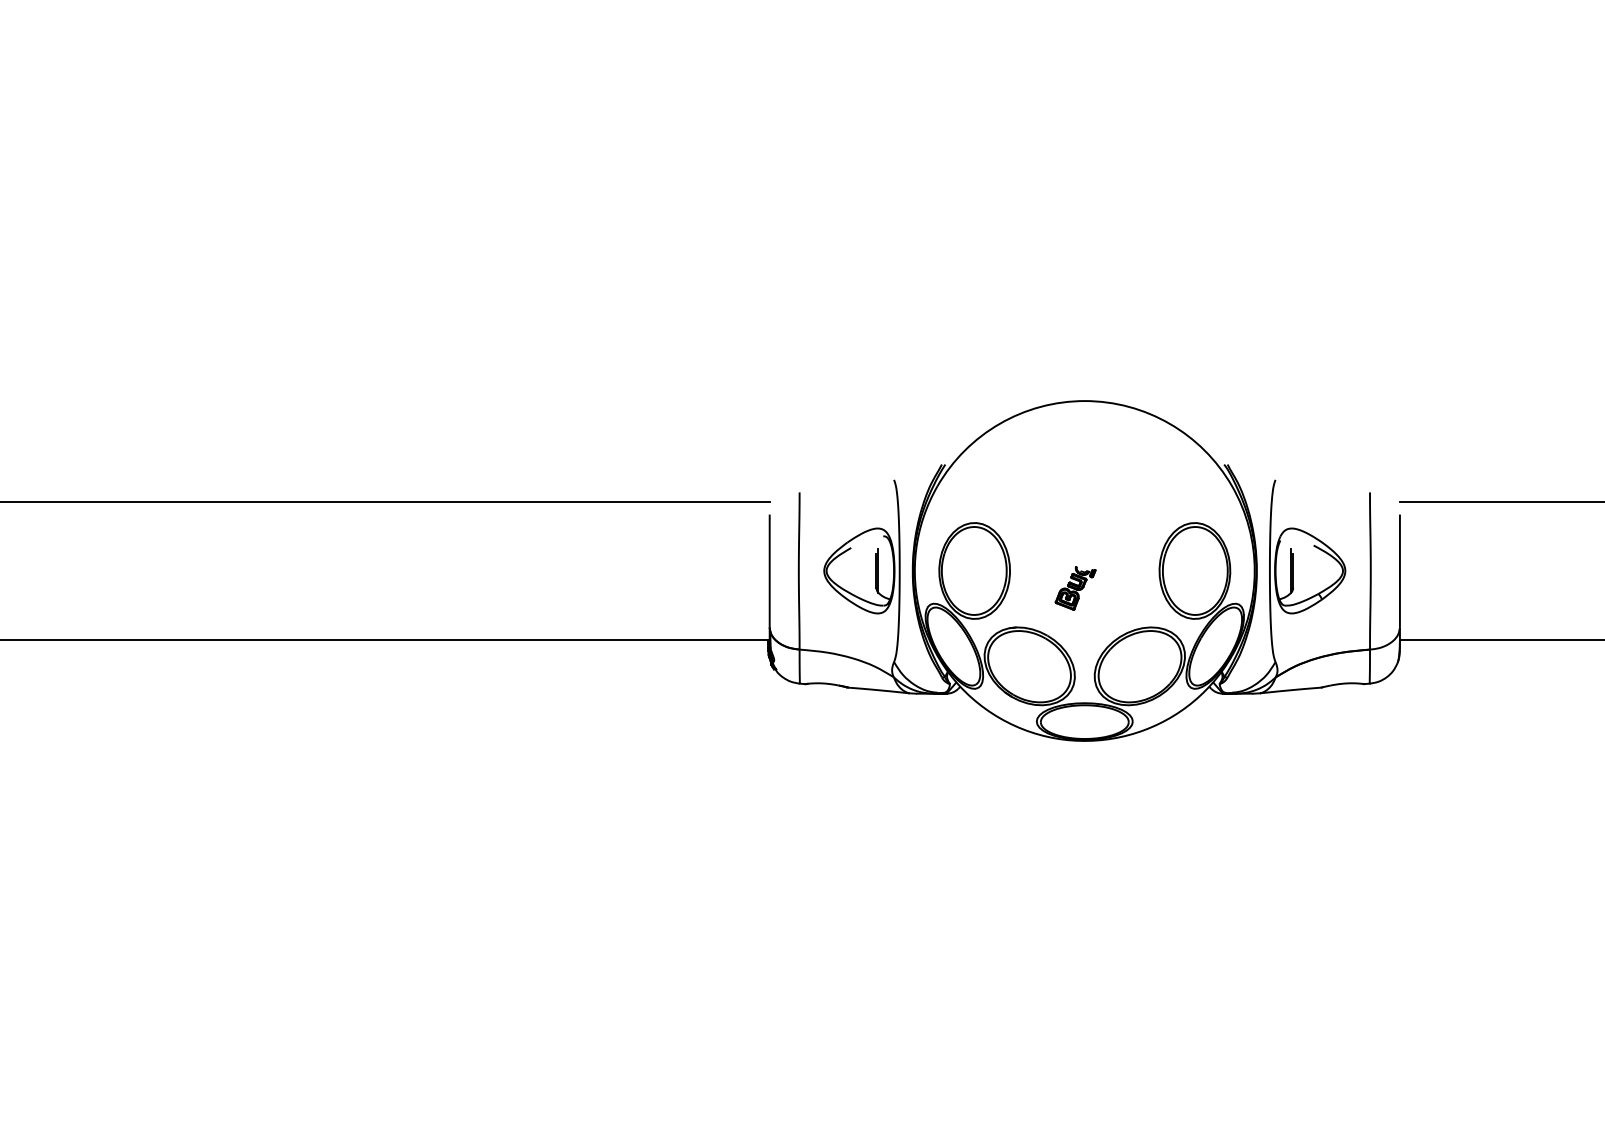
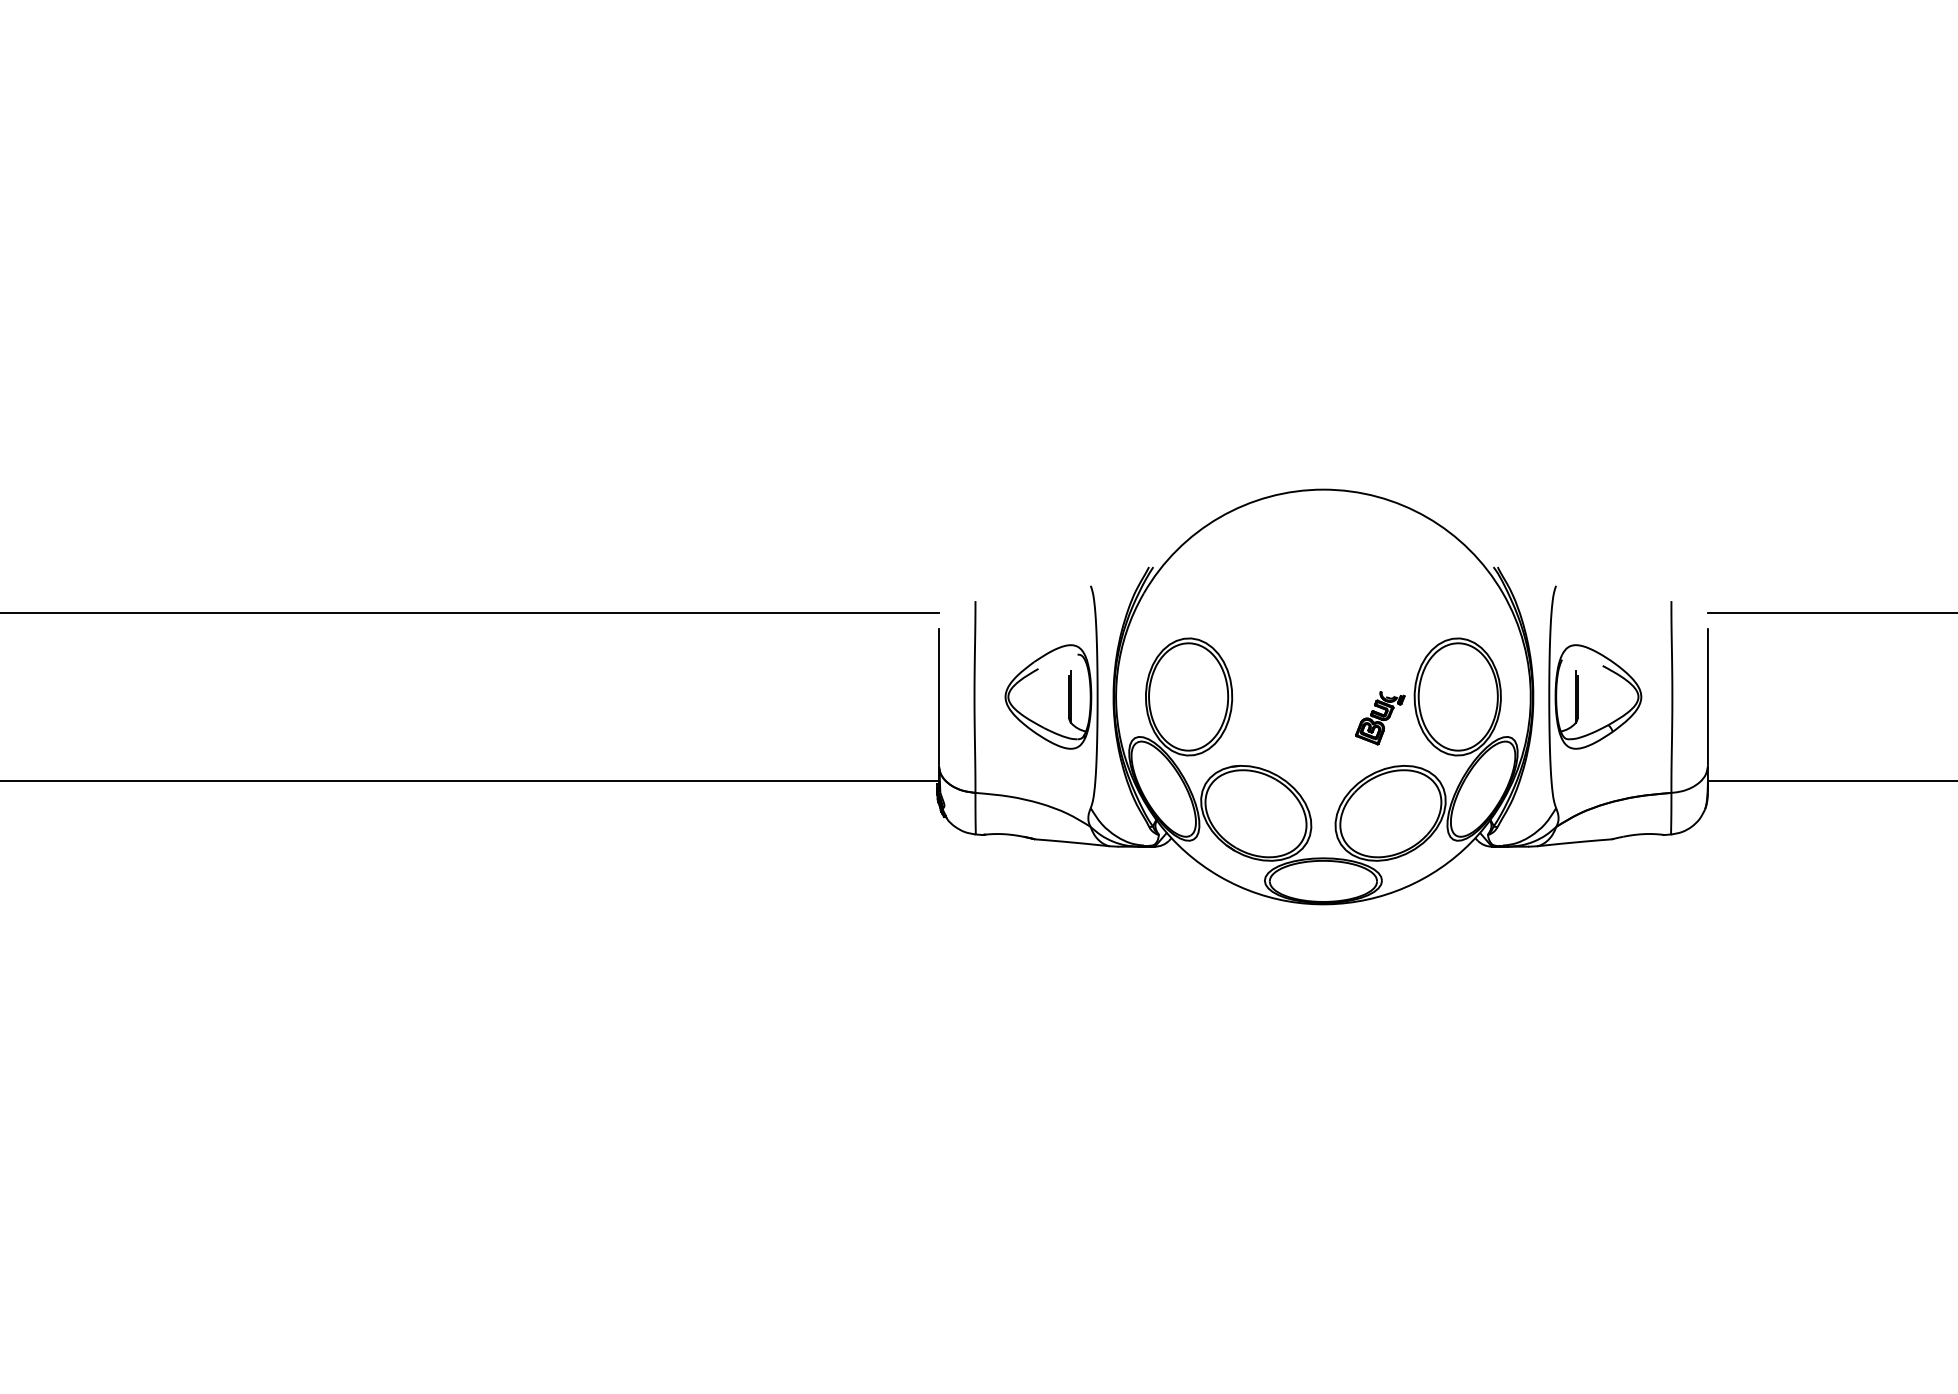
part: (1075, 588) -> (1380, 718), moved

